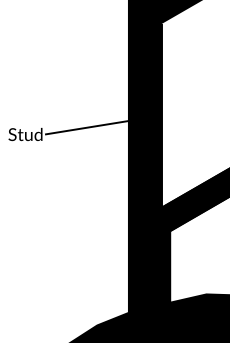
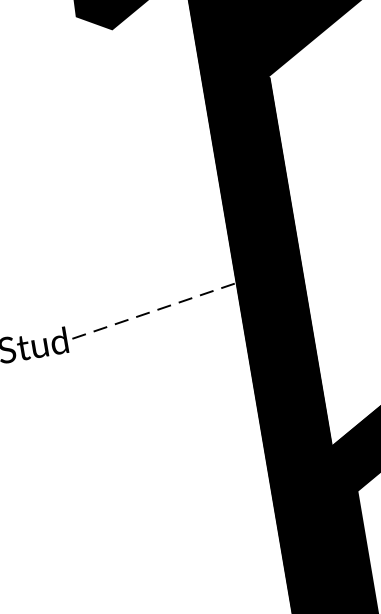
line: (87, 127) -> (155, 310), solid -> dashed

